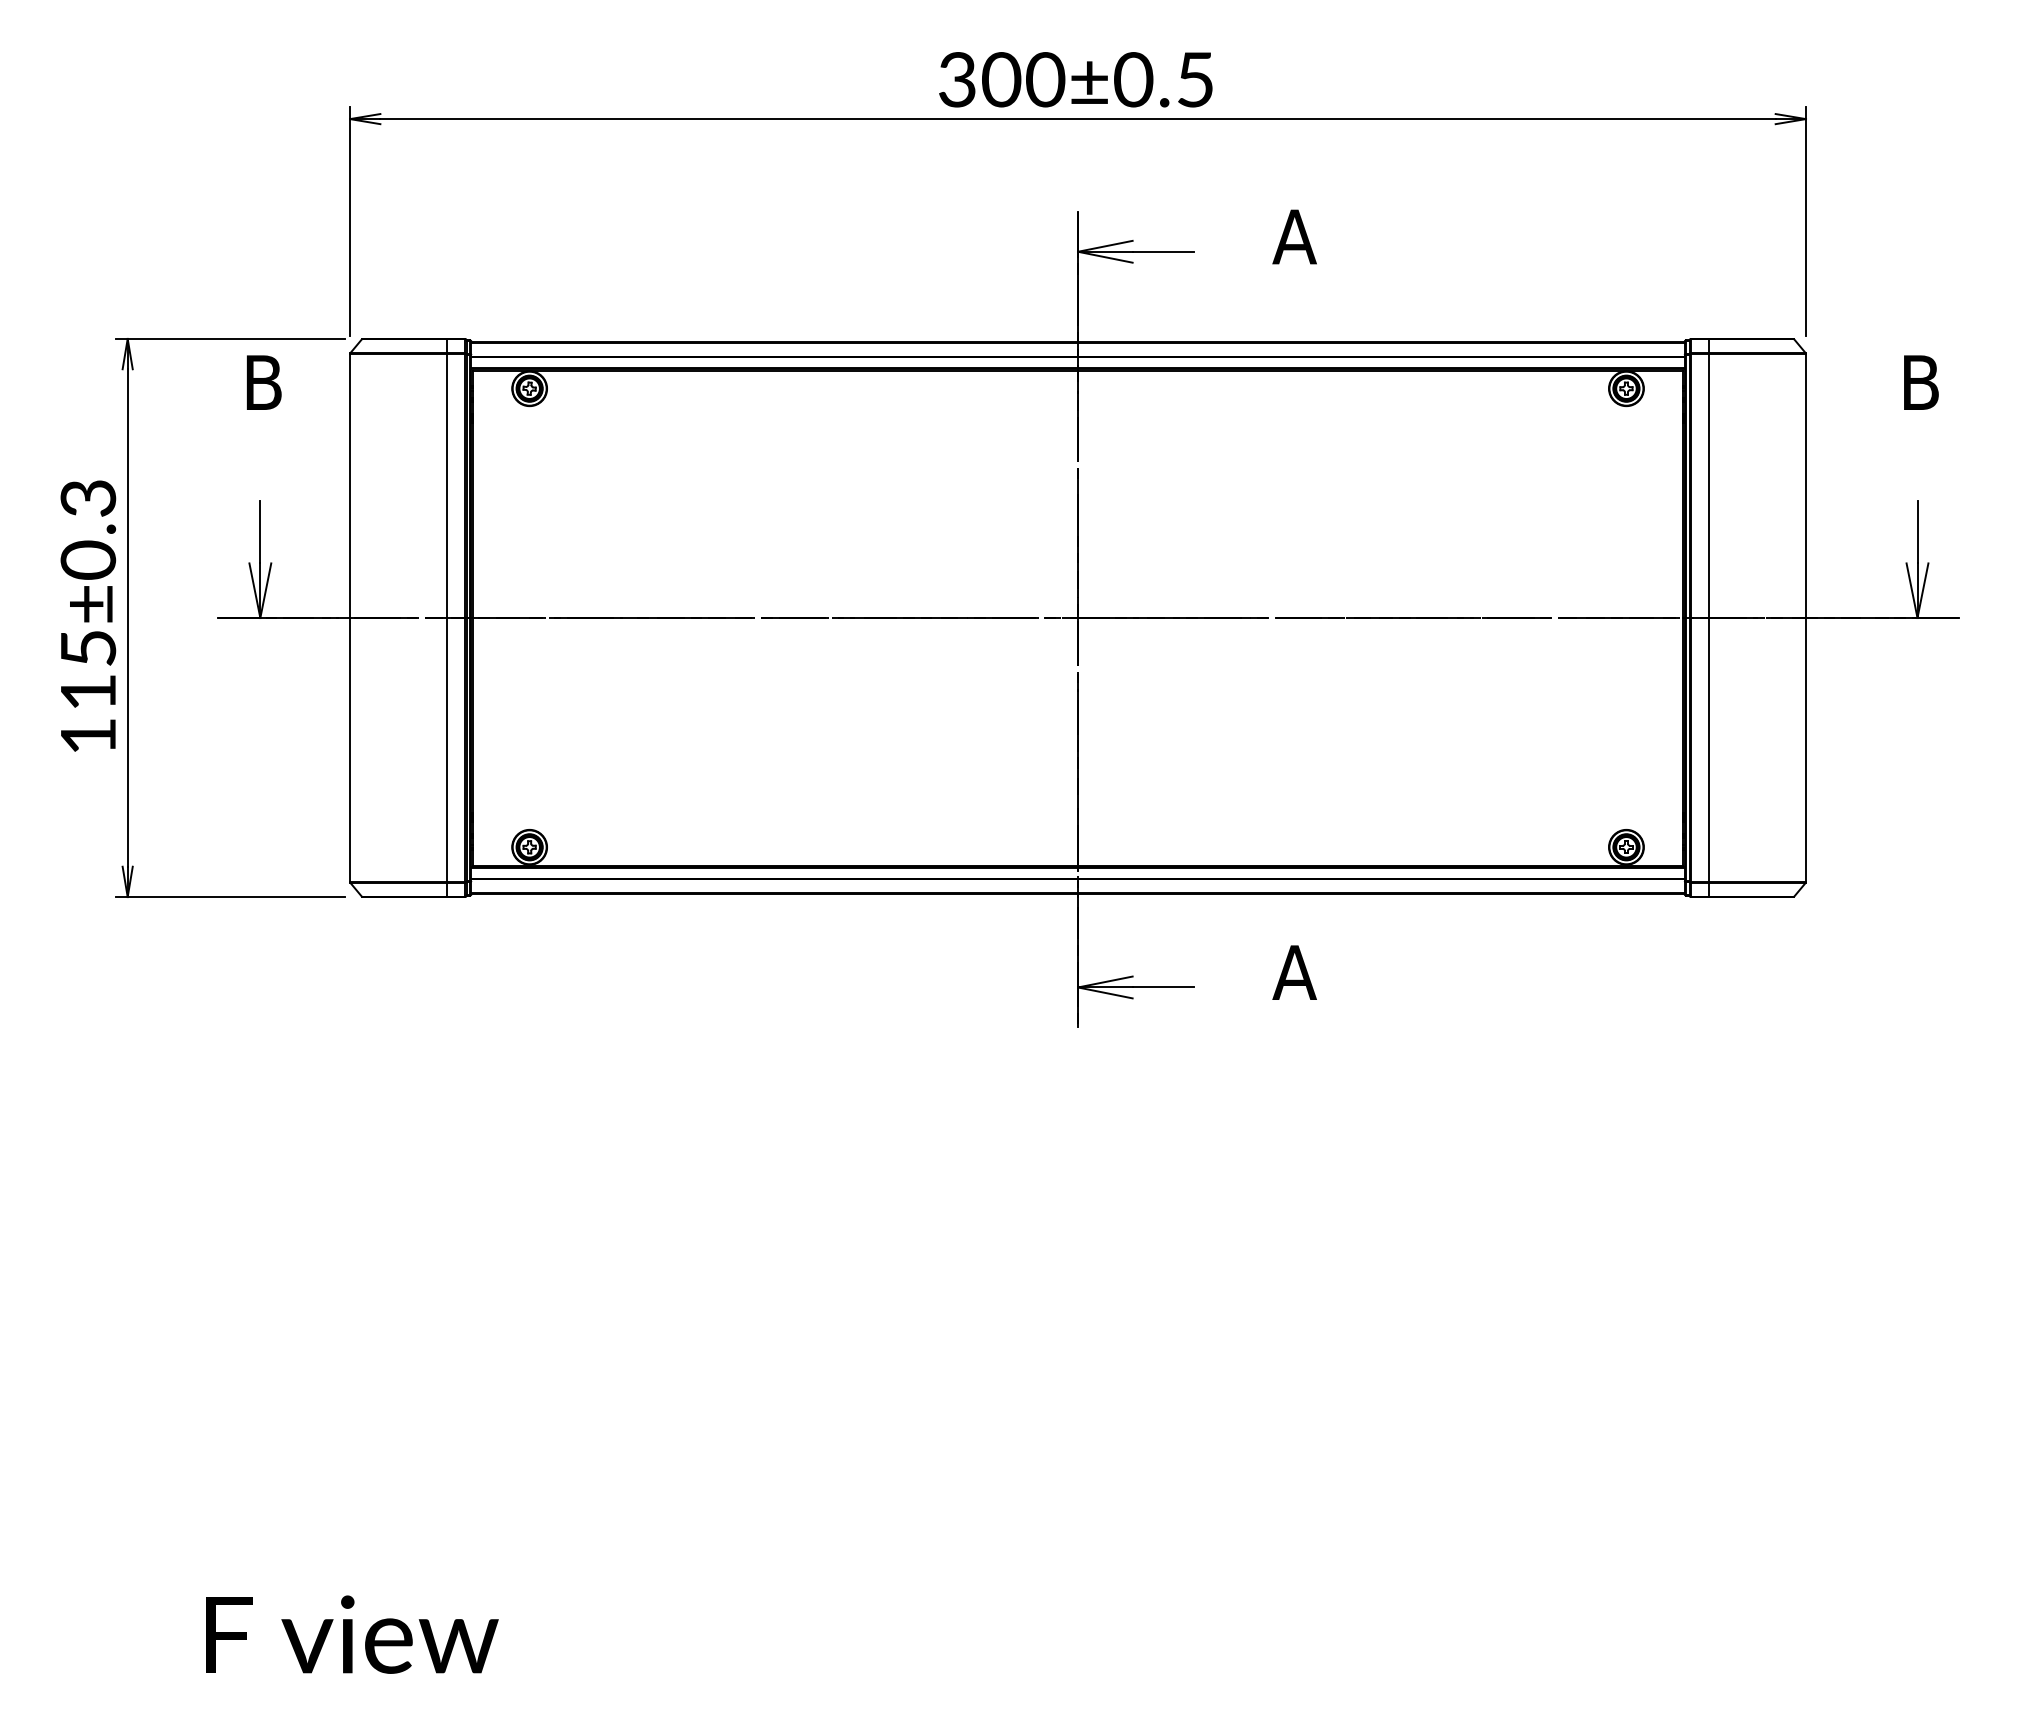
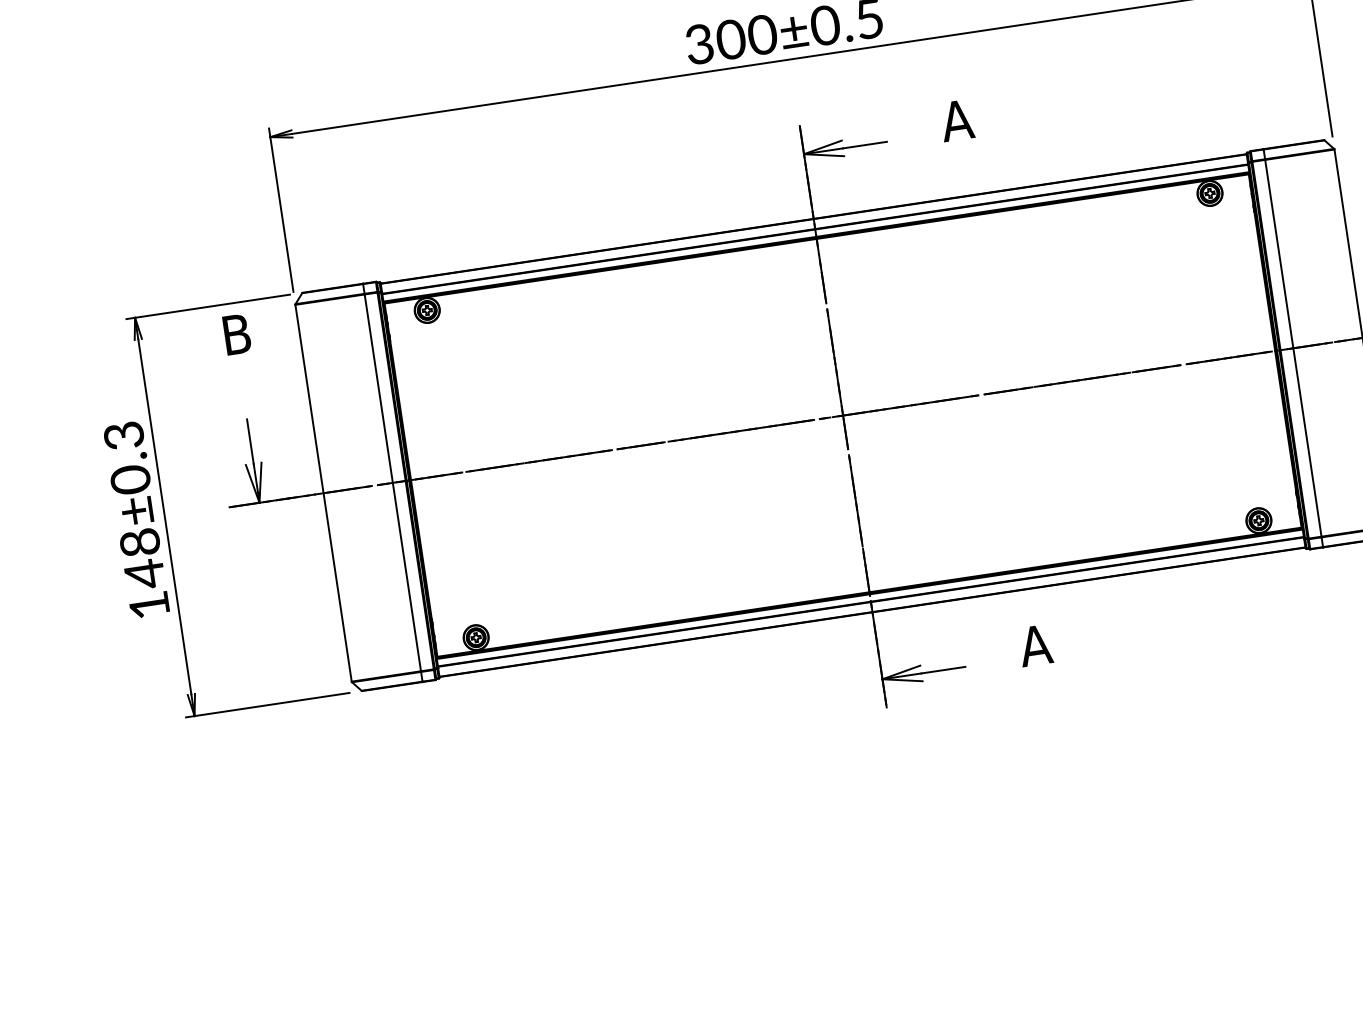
text: (88, 671) -> (142, 559), 115±0.3 -> 148±0.3

